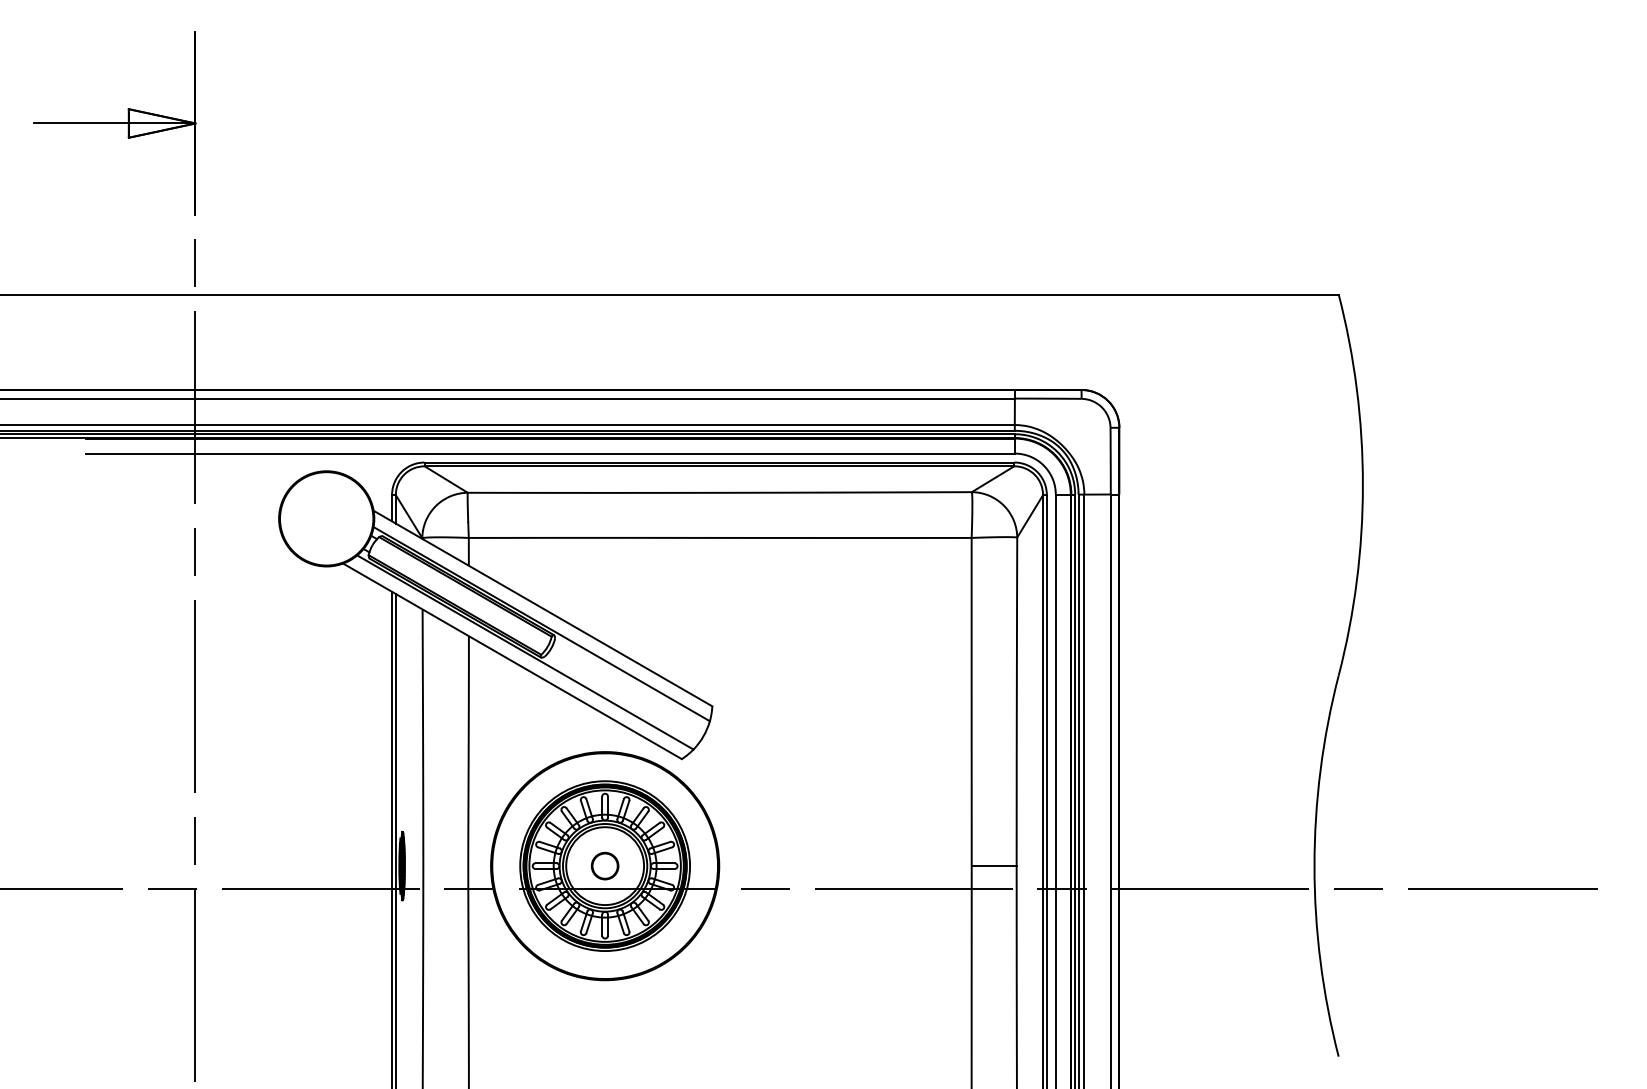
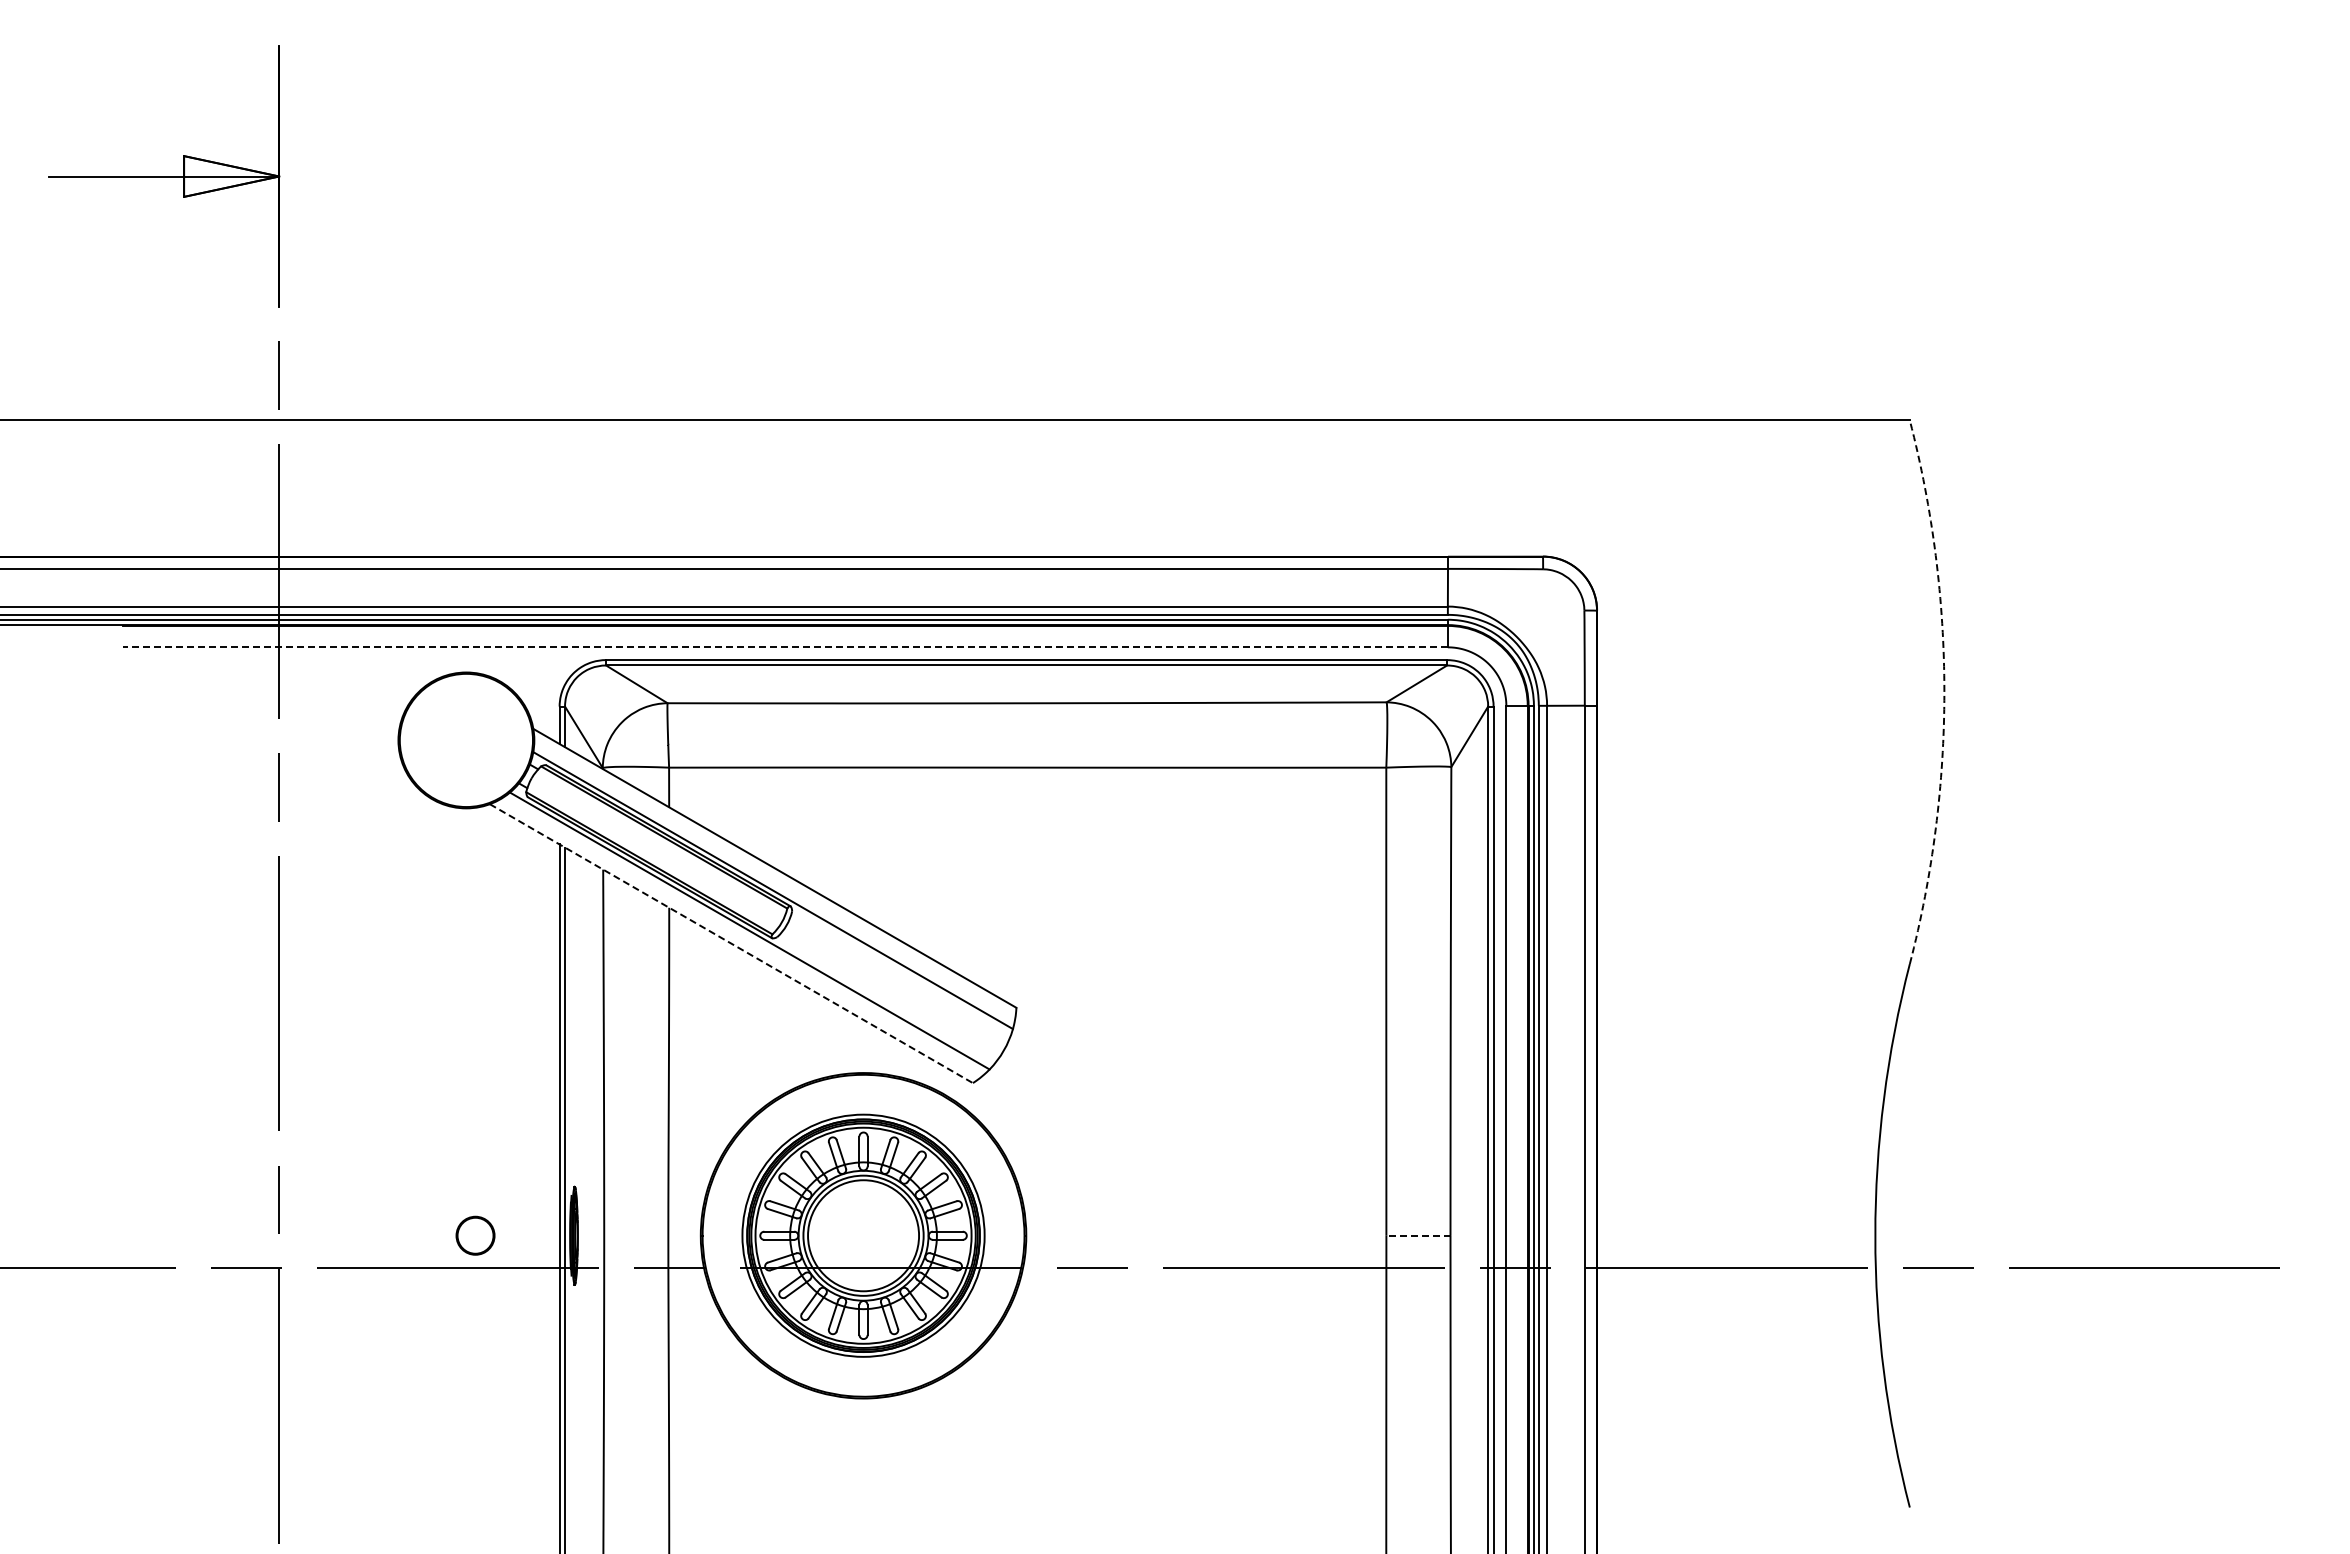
line: (550, 453) -> (785, 647), solid -> dashed
arc: (1362, 485) -> (1944, 692), solid -> dashed
line: (512, 661) -> (731, 943), solid -> dashed
circle: (605, 865) -> (475, 1235), moved
line: (993, 865) -> (1417, 1235), solid -> dashed

